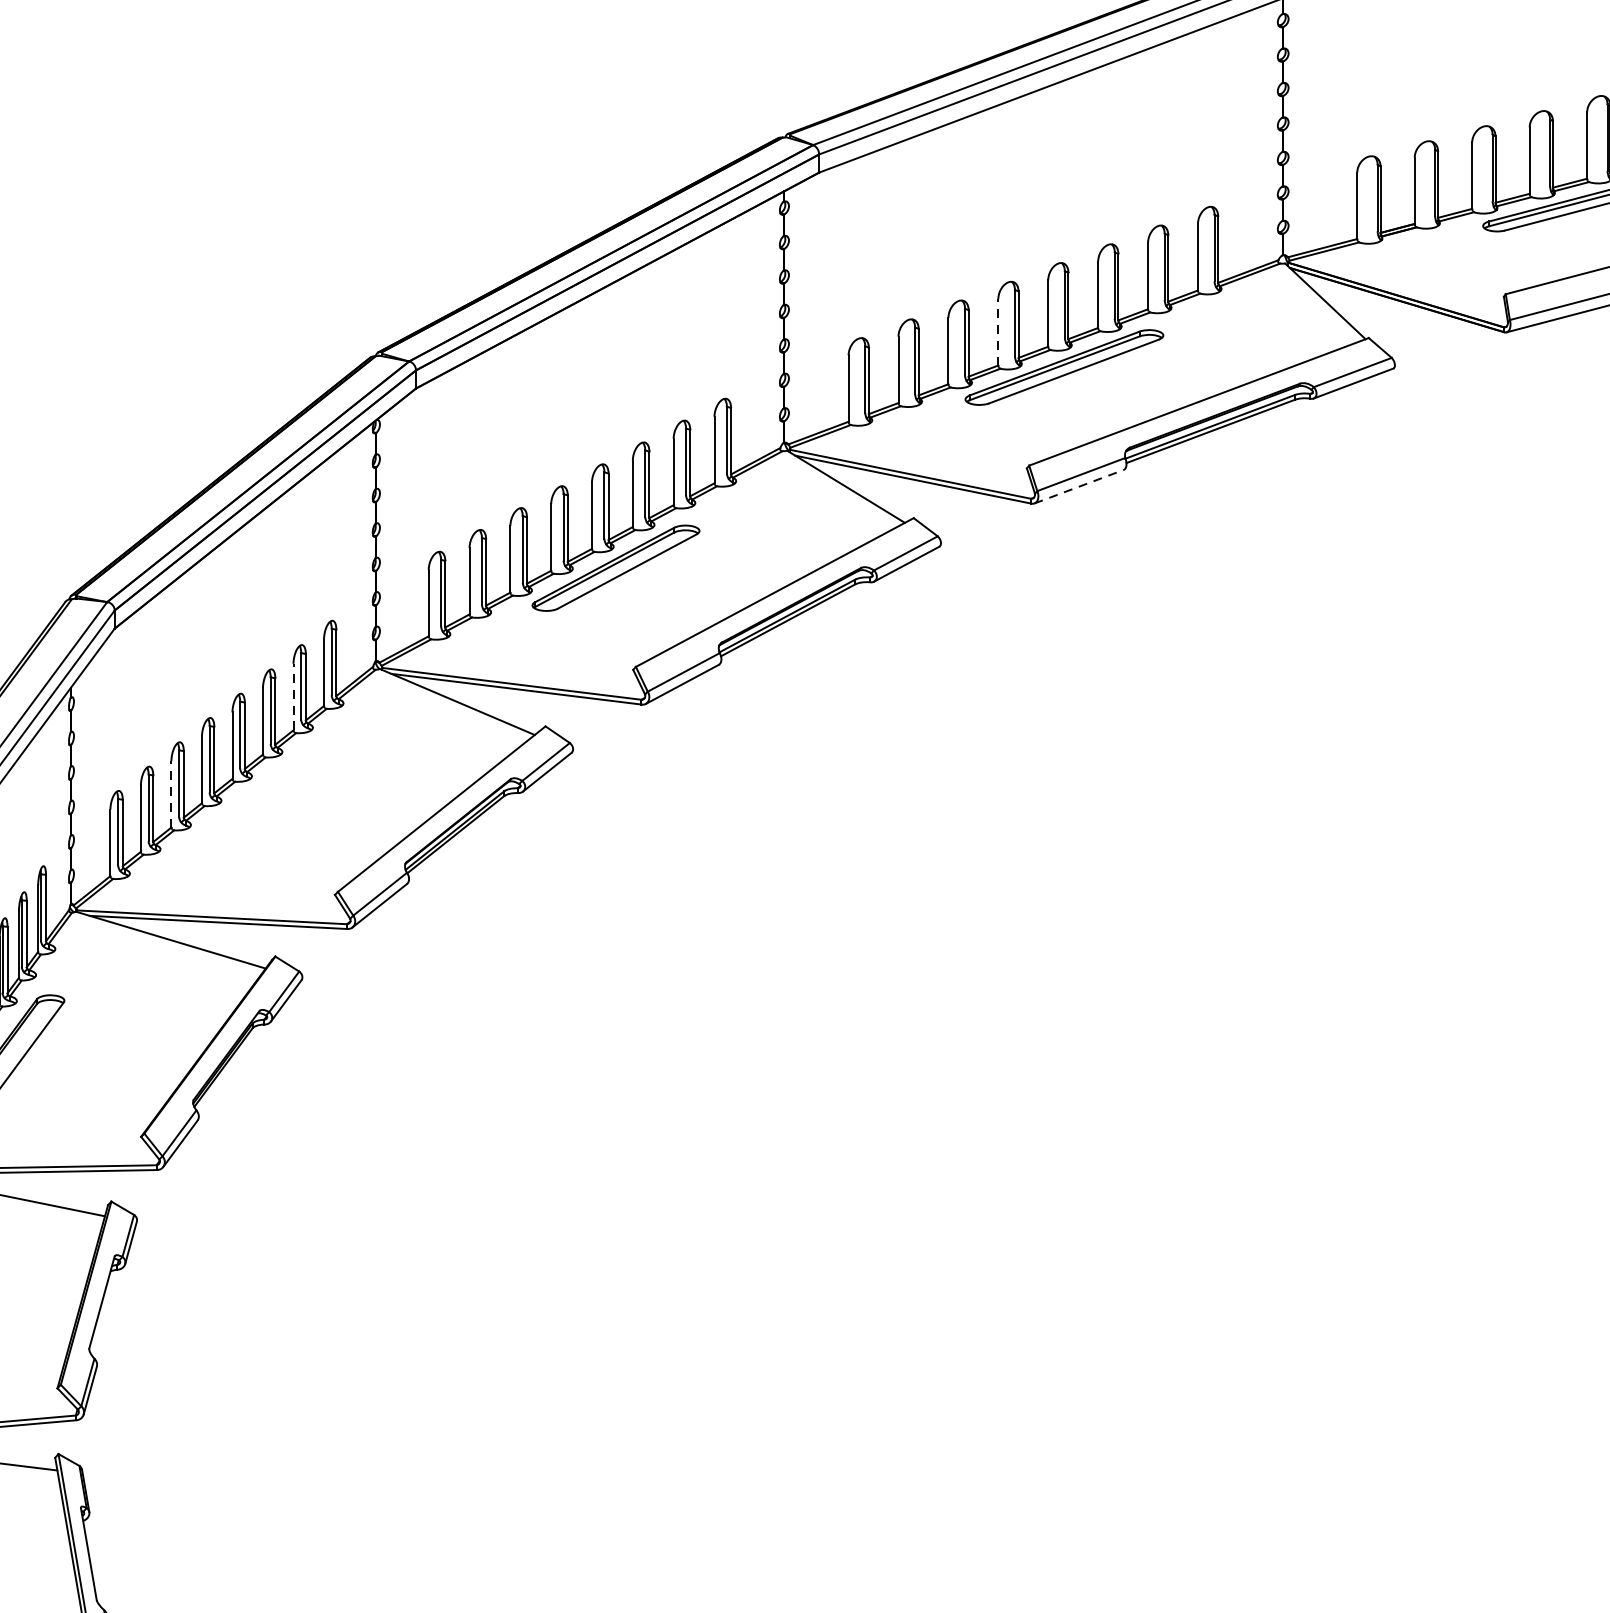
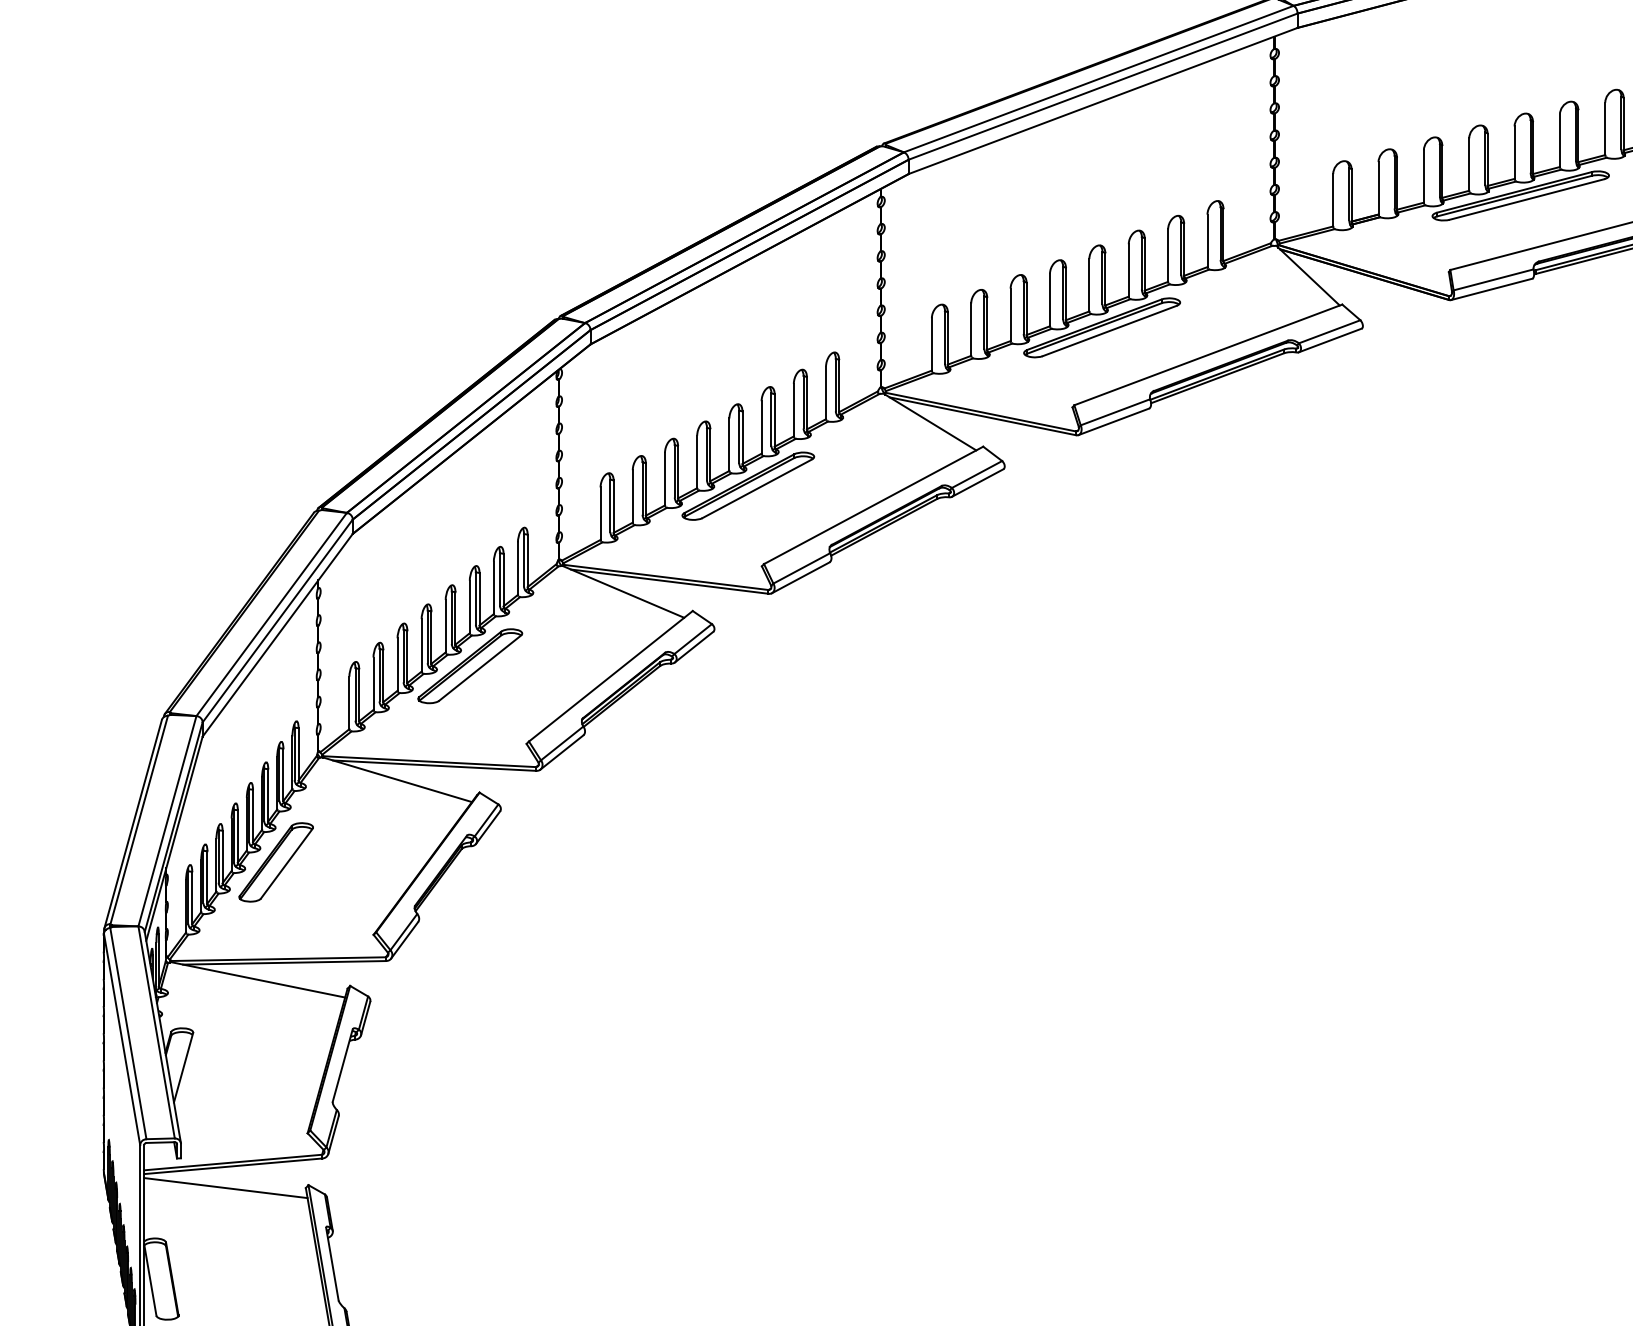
line: (998, 331) -> (1050, 299), dashed -> solid
line: (1078, 486) -> (1113, 421), dashed -> solid
line: (293, 696) -> (493, 587), dashed -> solid
line: (171, 794) -> (397, 664), dashed -> solid
part: (263, 796) -> (470, 666), added

